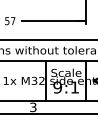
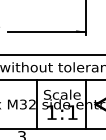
text: (57, 87) -> (51, 112), 9:1 -> 1:1

